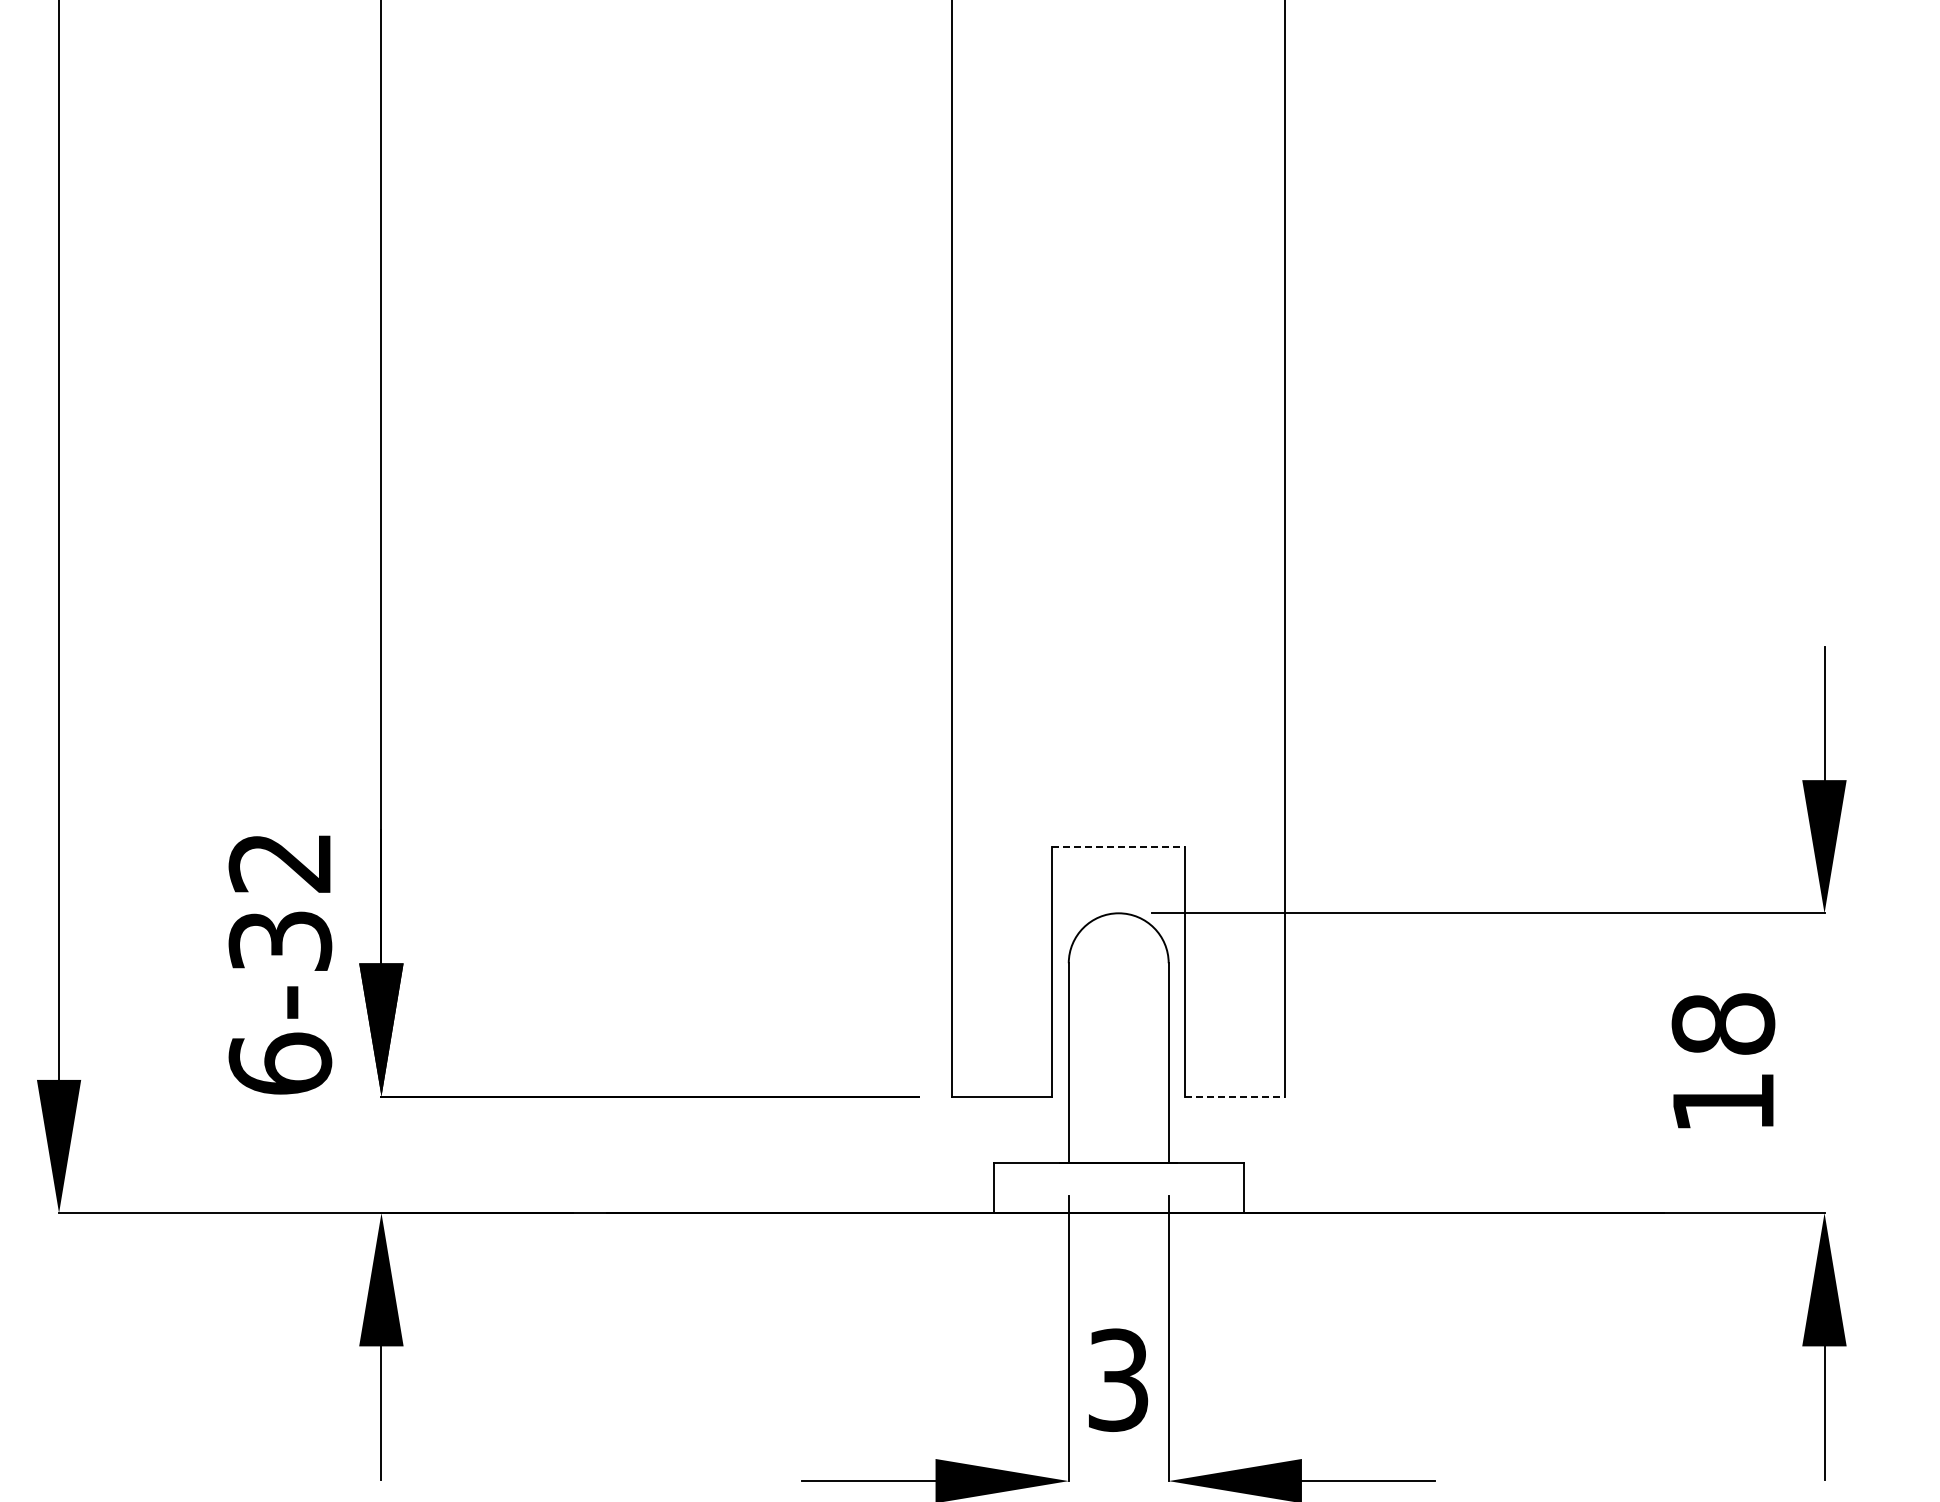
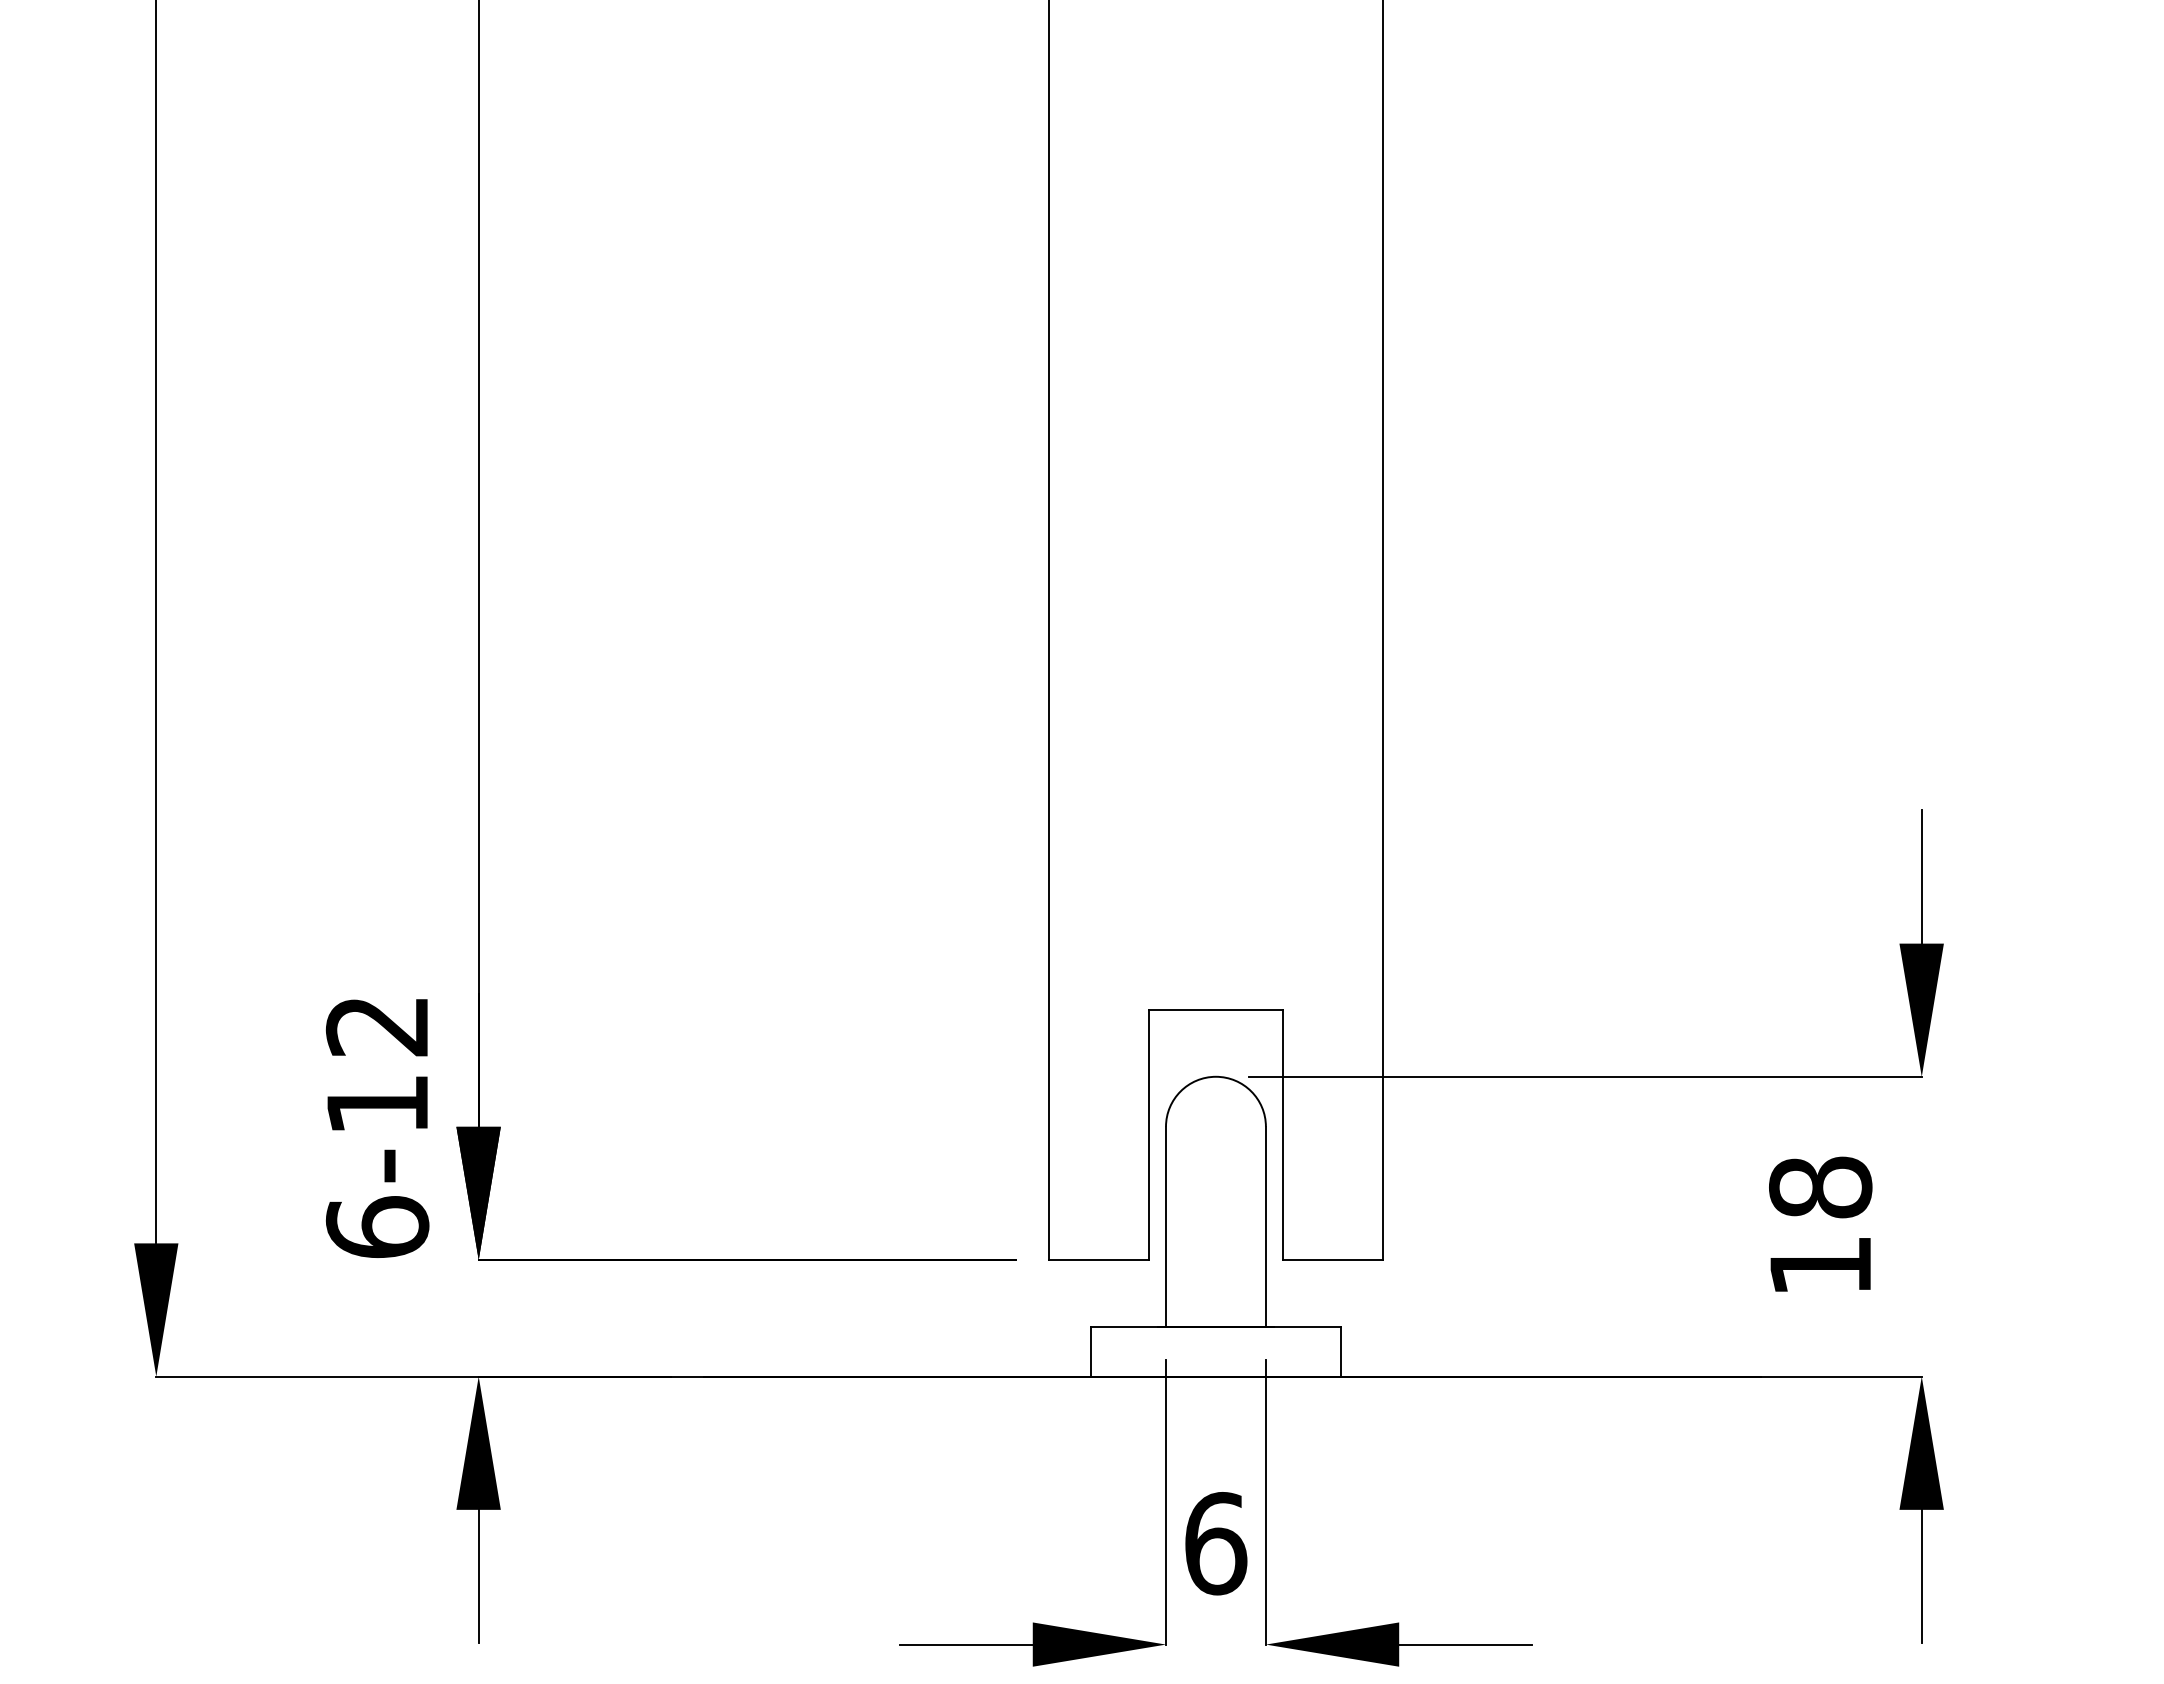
line: (1118, 847) -> (1215, 1010), dashed -> solid
text: (280, 941) -> (377, 1104), 6-32 -> 6-12
line: (1235, 1096) -> (1332, 1259), dashed -> solid
text: (1119, 1380) -> (1216, 1543), 3 -> 6

